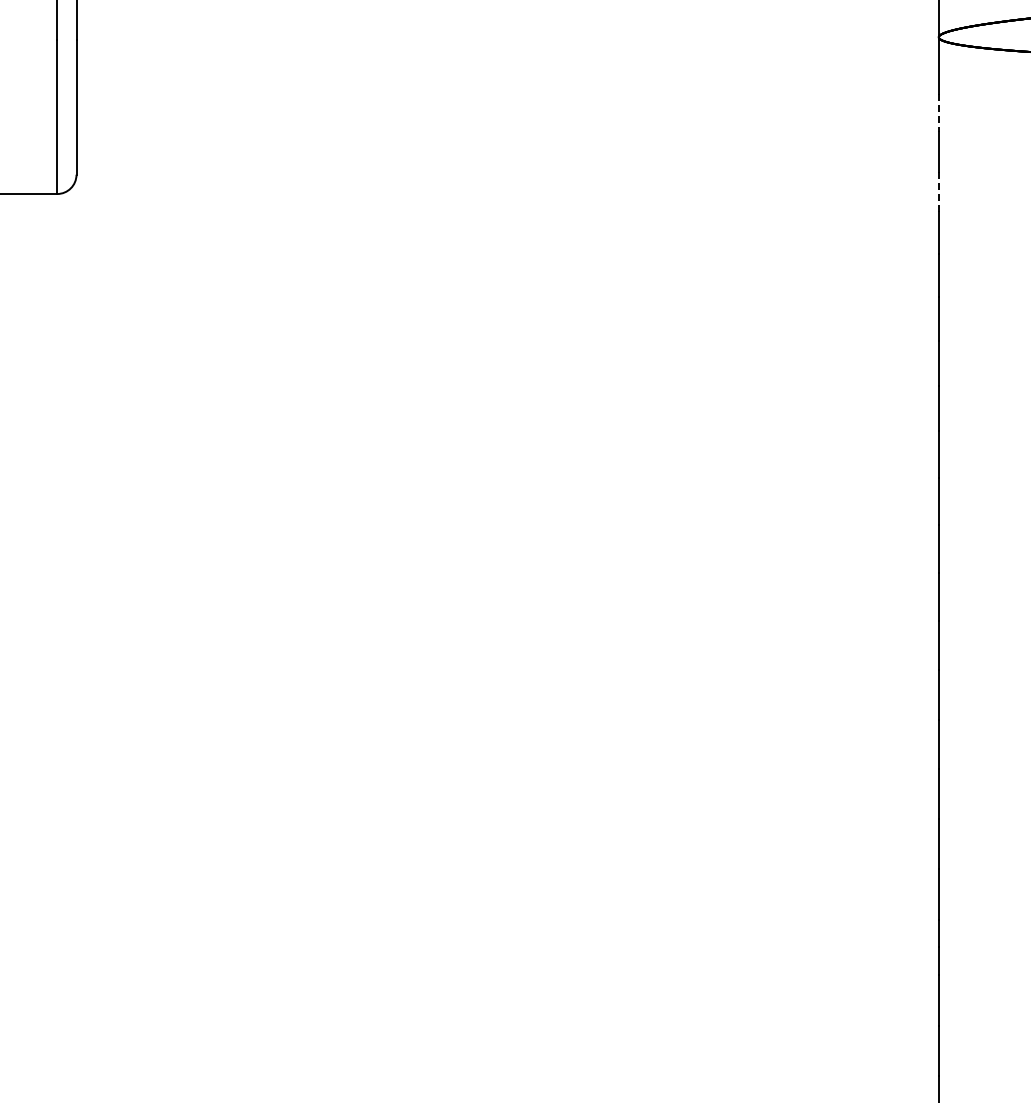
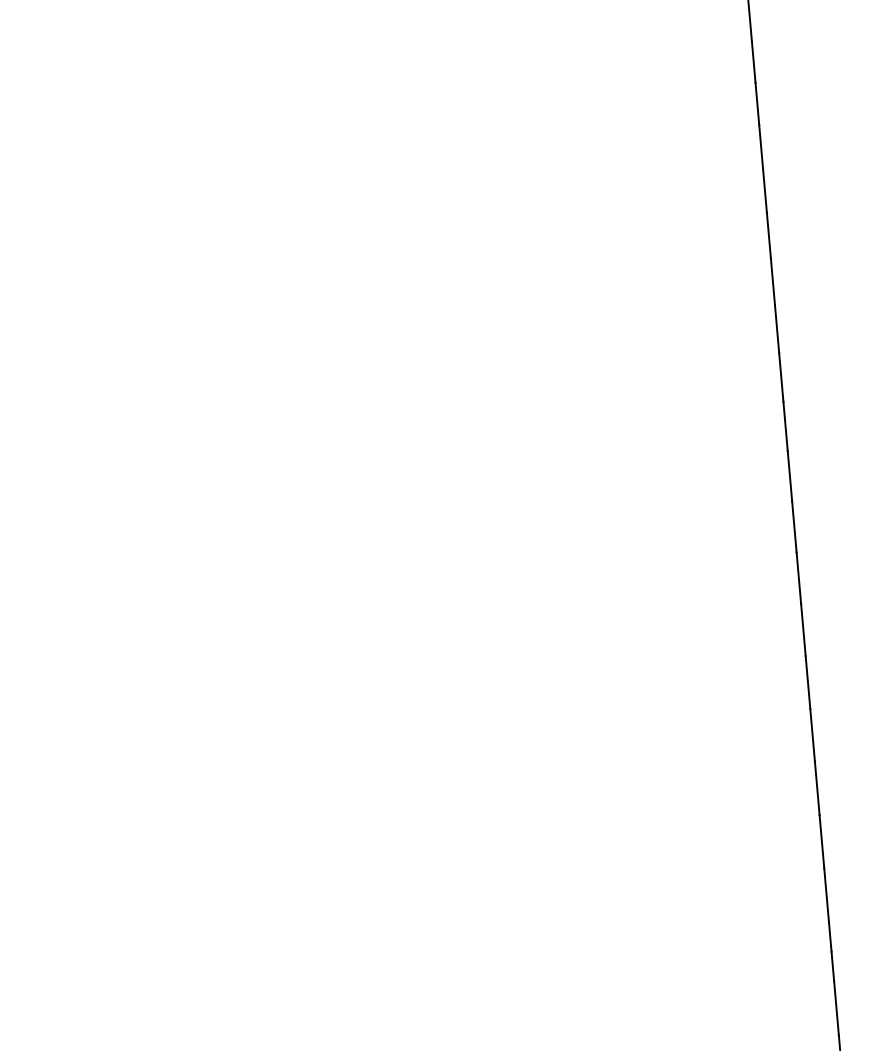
line: (938, 113) -> (753, 63), dashed -> solid
line: (938, 192) -> (760, 147), dashed -> solid

